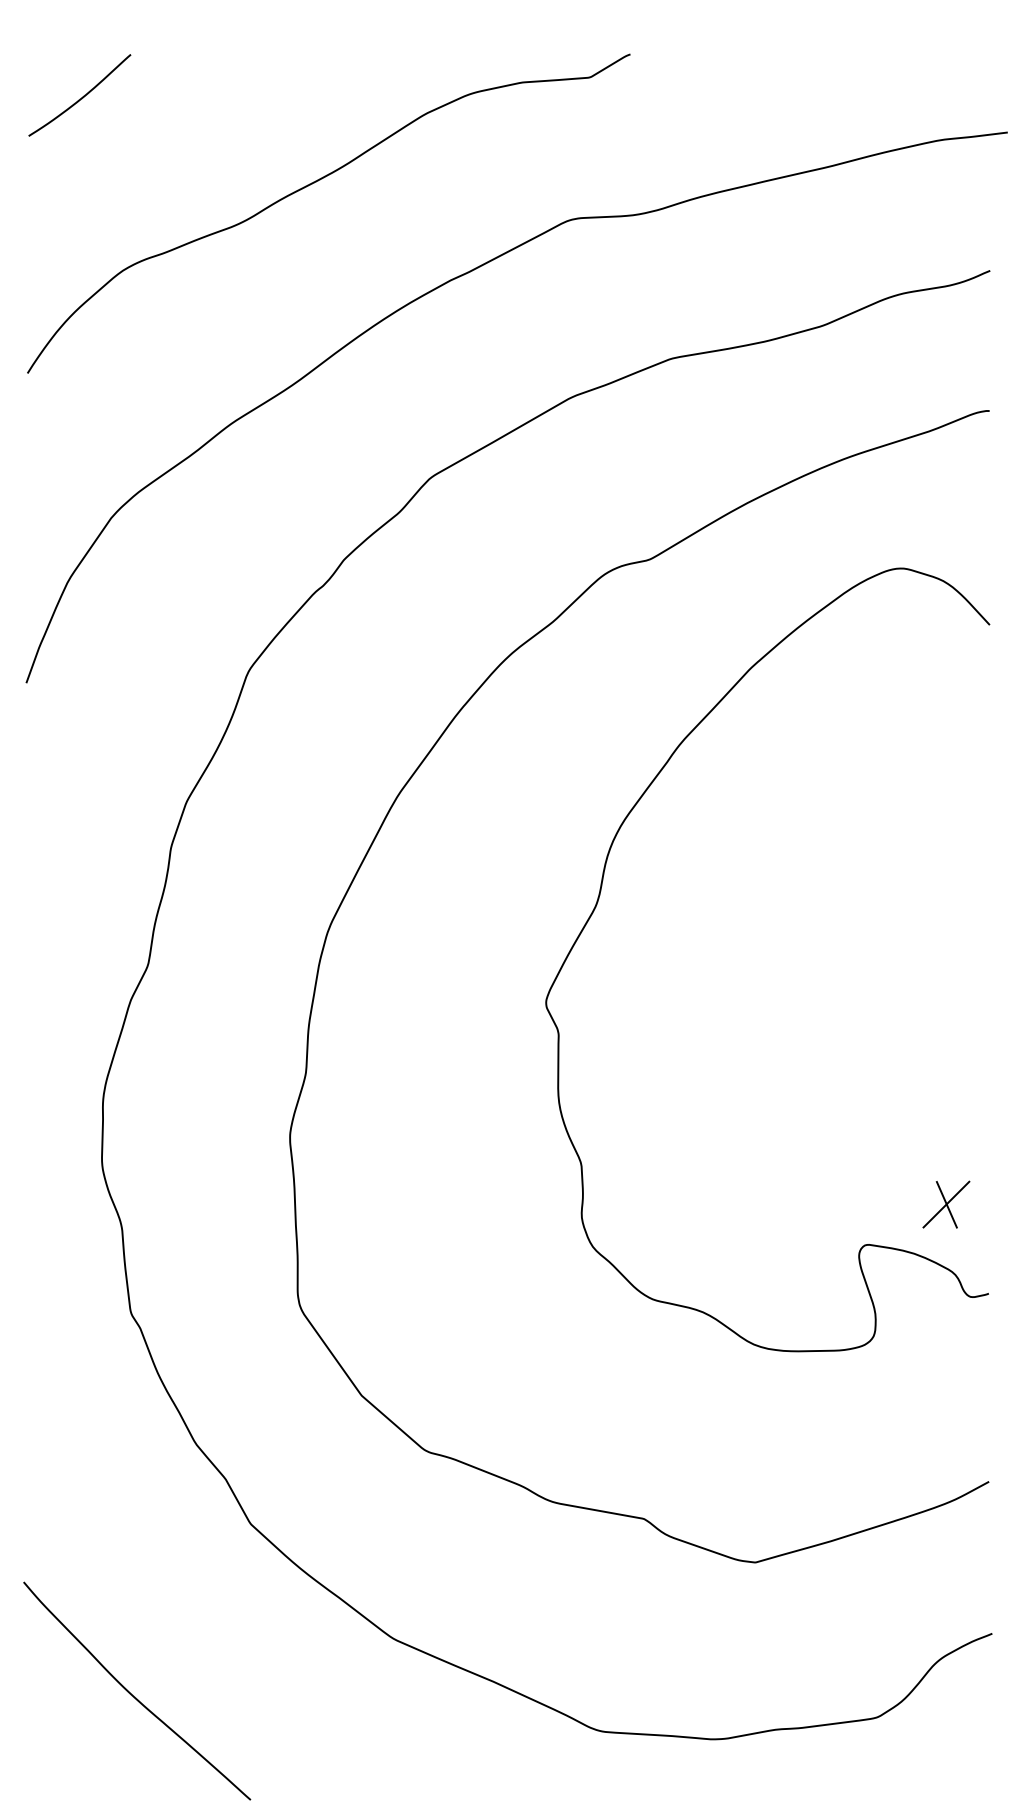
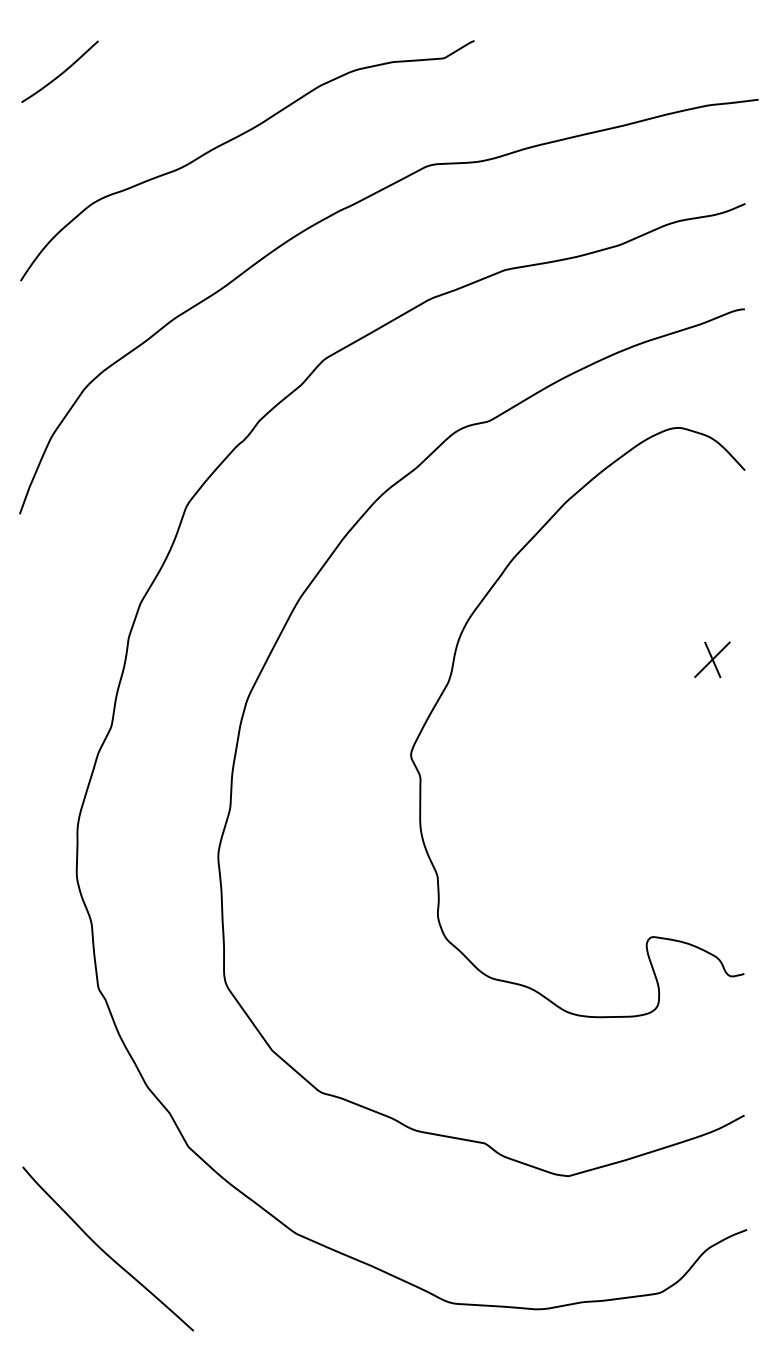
part: (946, 1204) -> (712, 659), moved
curve: (133, 1694) -> (105, 1251), moved

